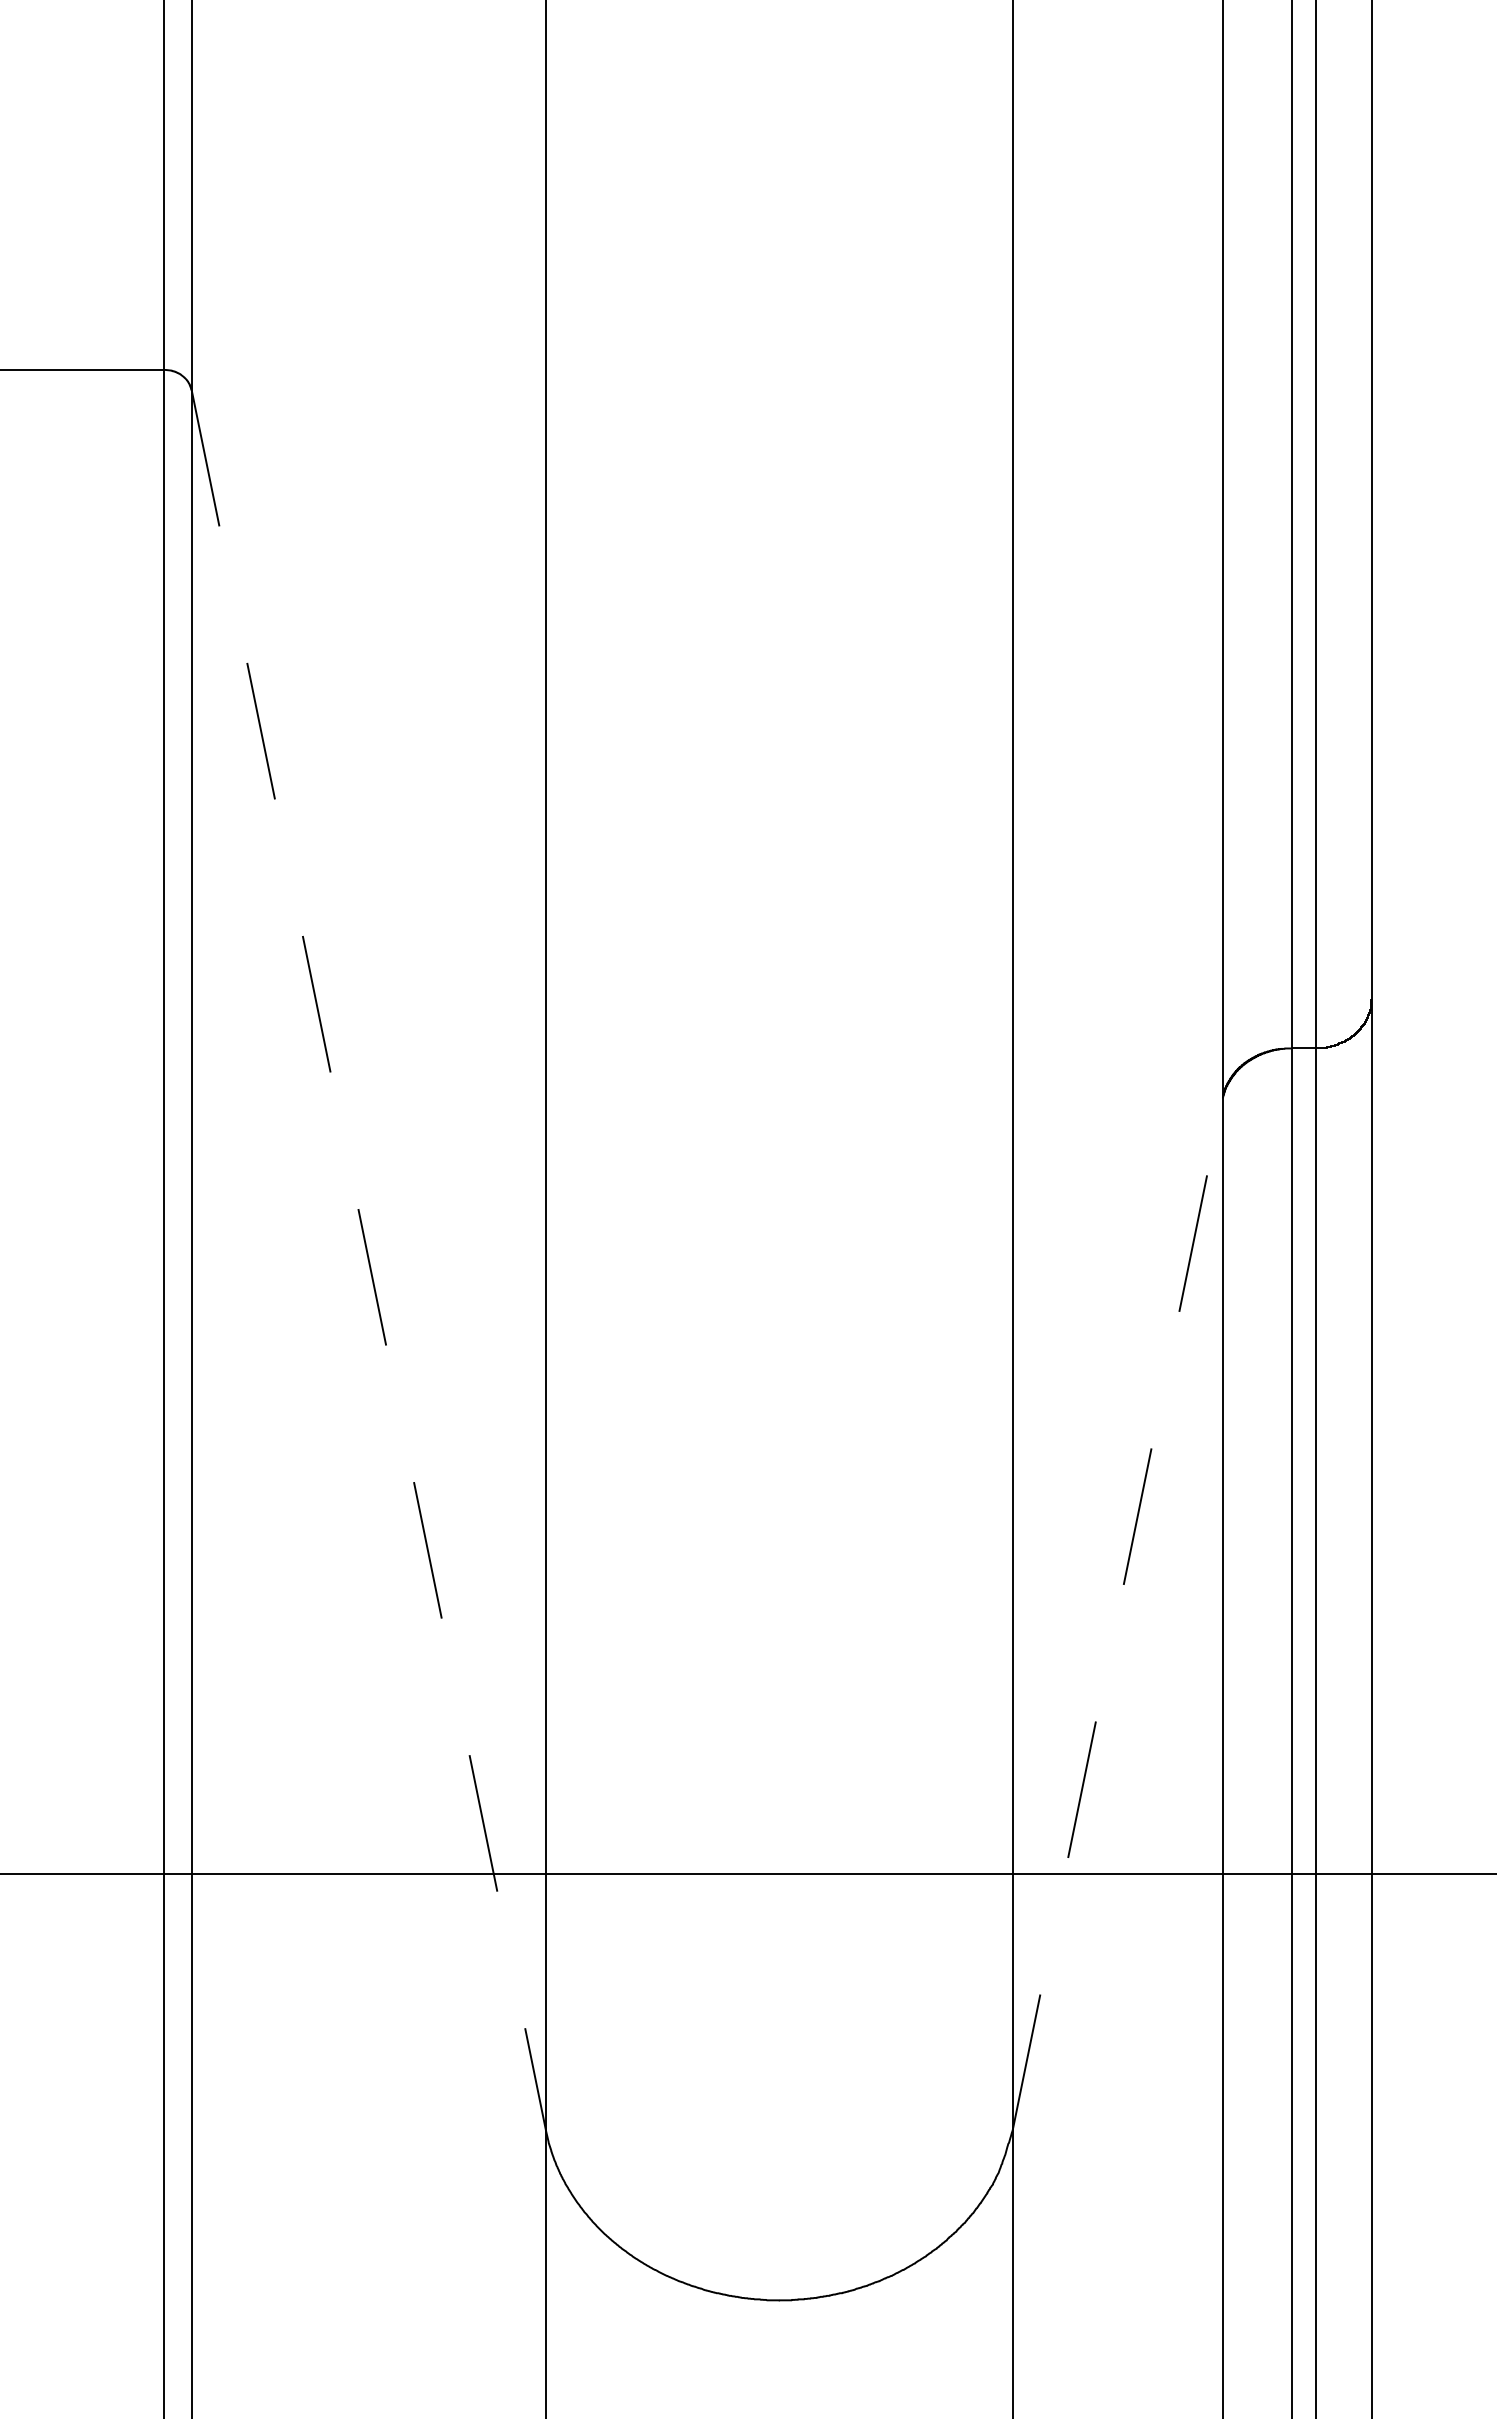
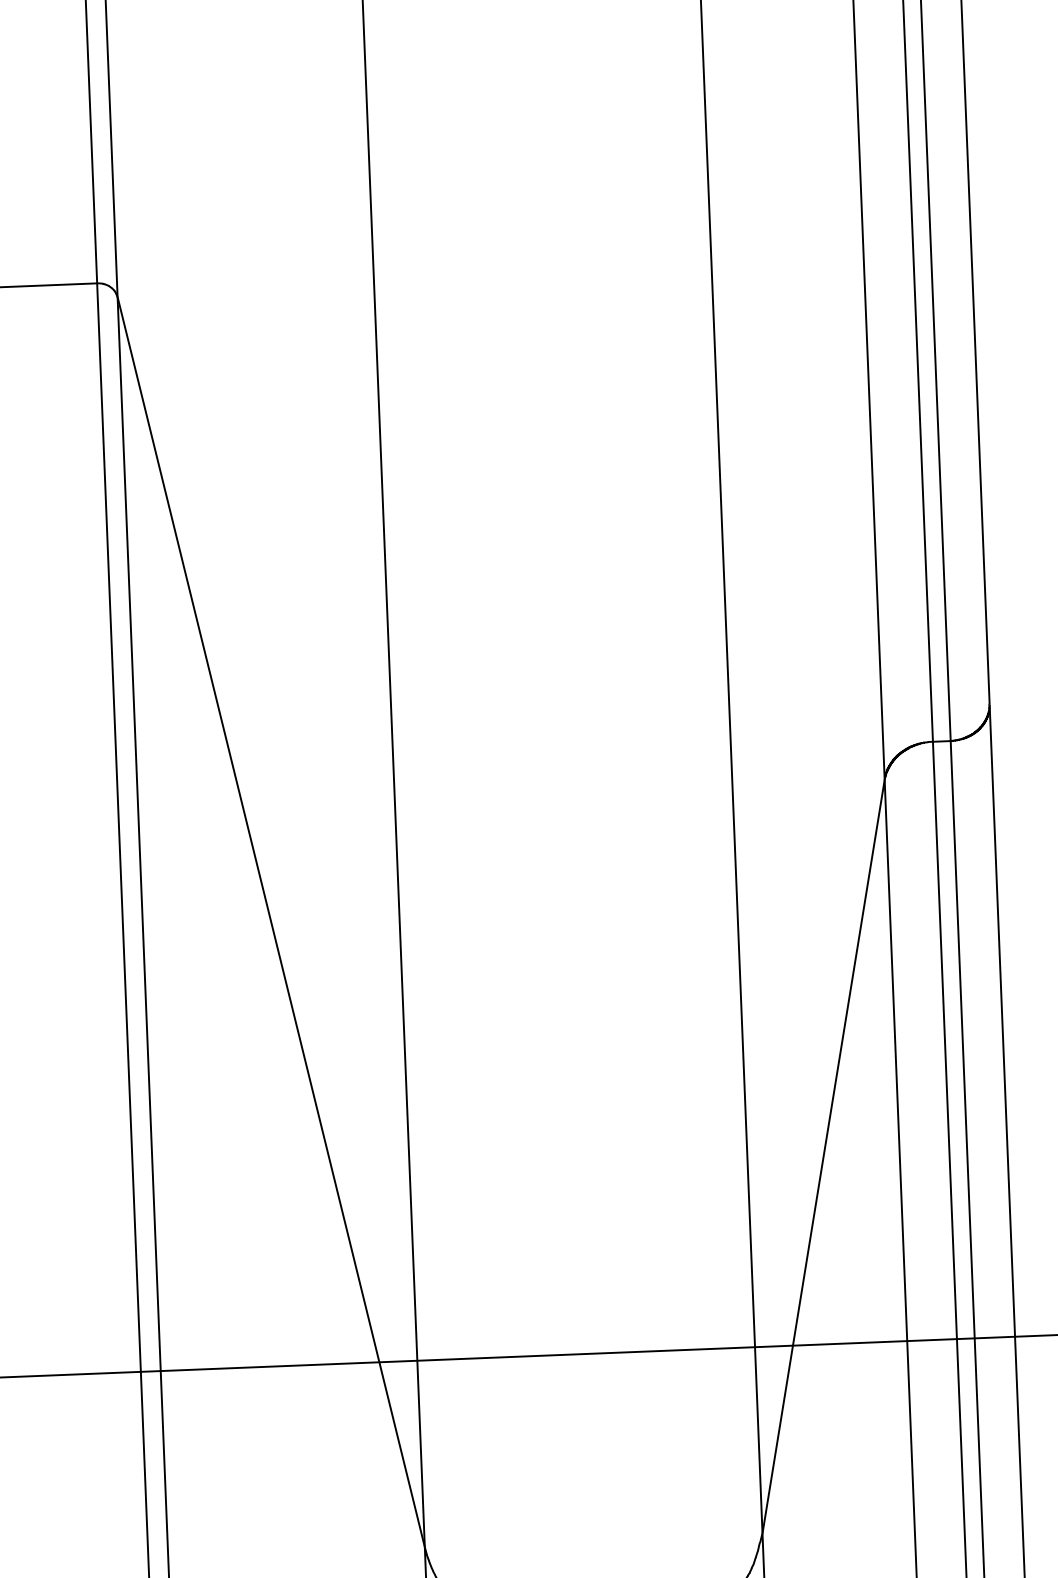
line: (368, 1260) -> (270, 922), dashed -> solid
line: (1117, 1614) -> (823, 1156), dashed -> solid

